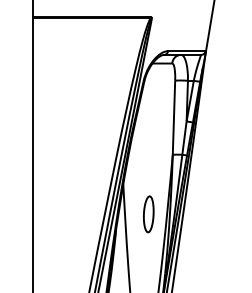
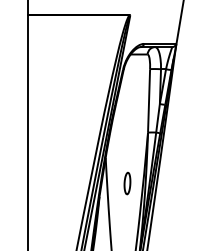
part: (148, 214) -> (127, 183), size x0.7

